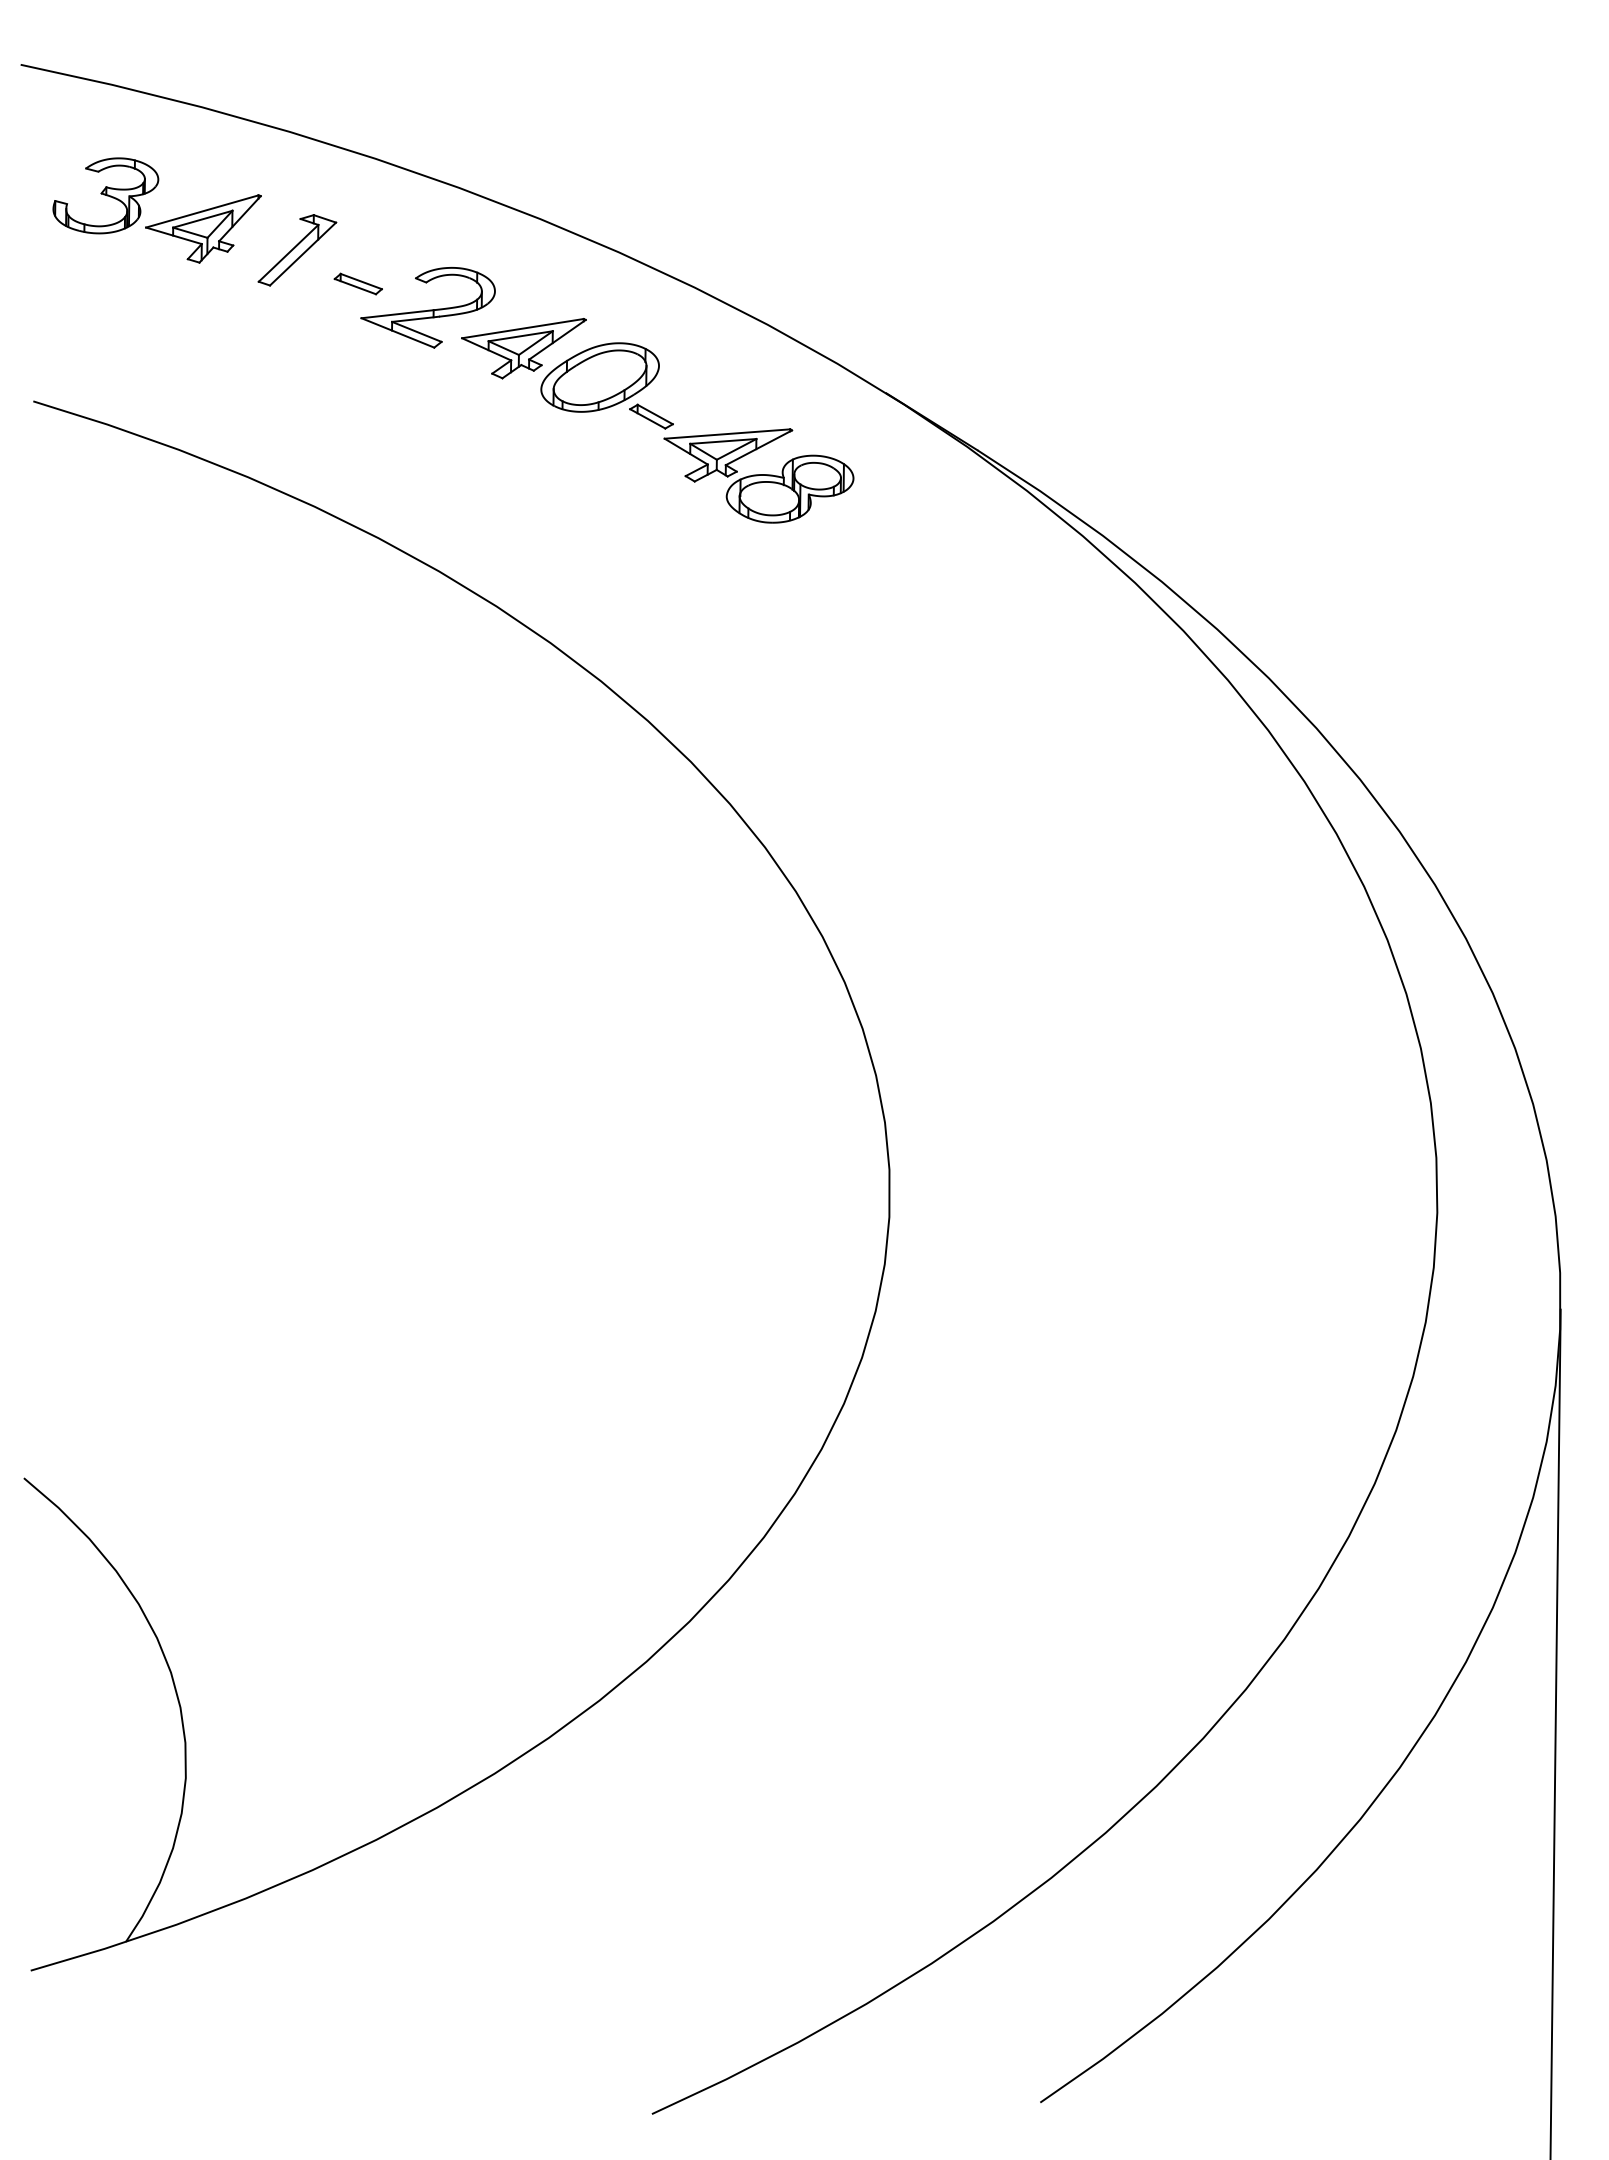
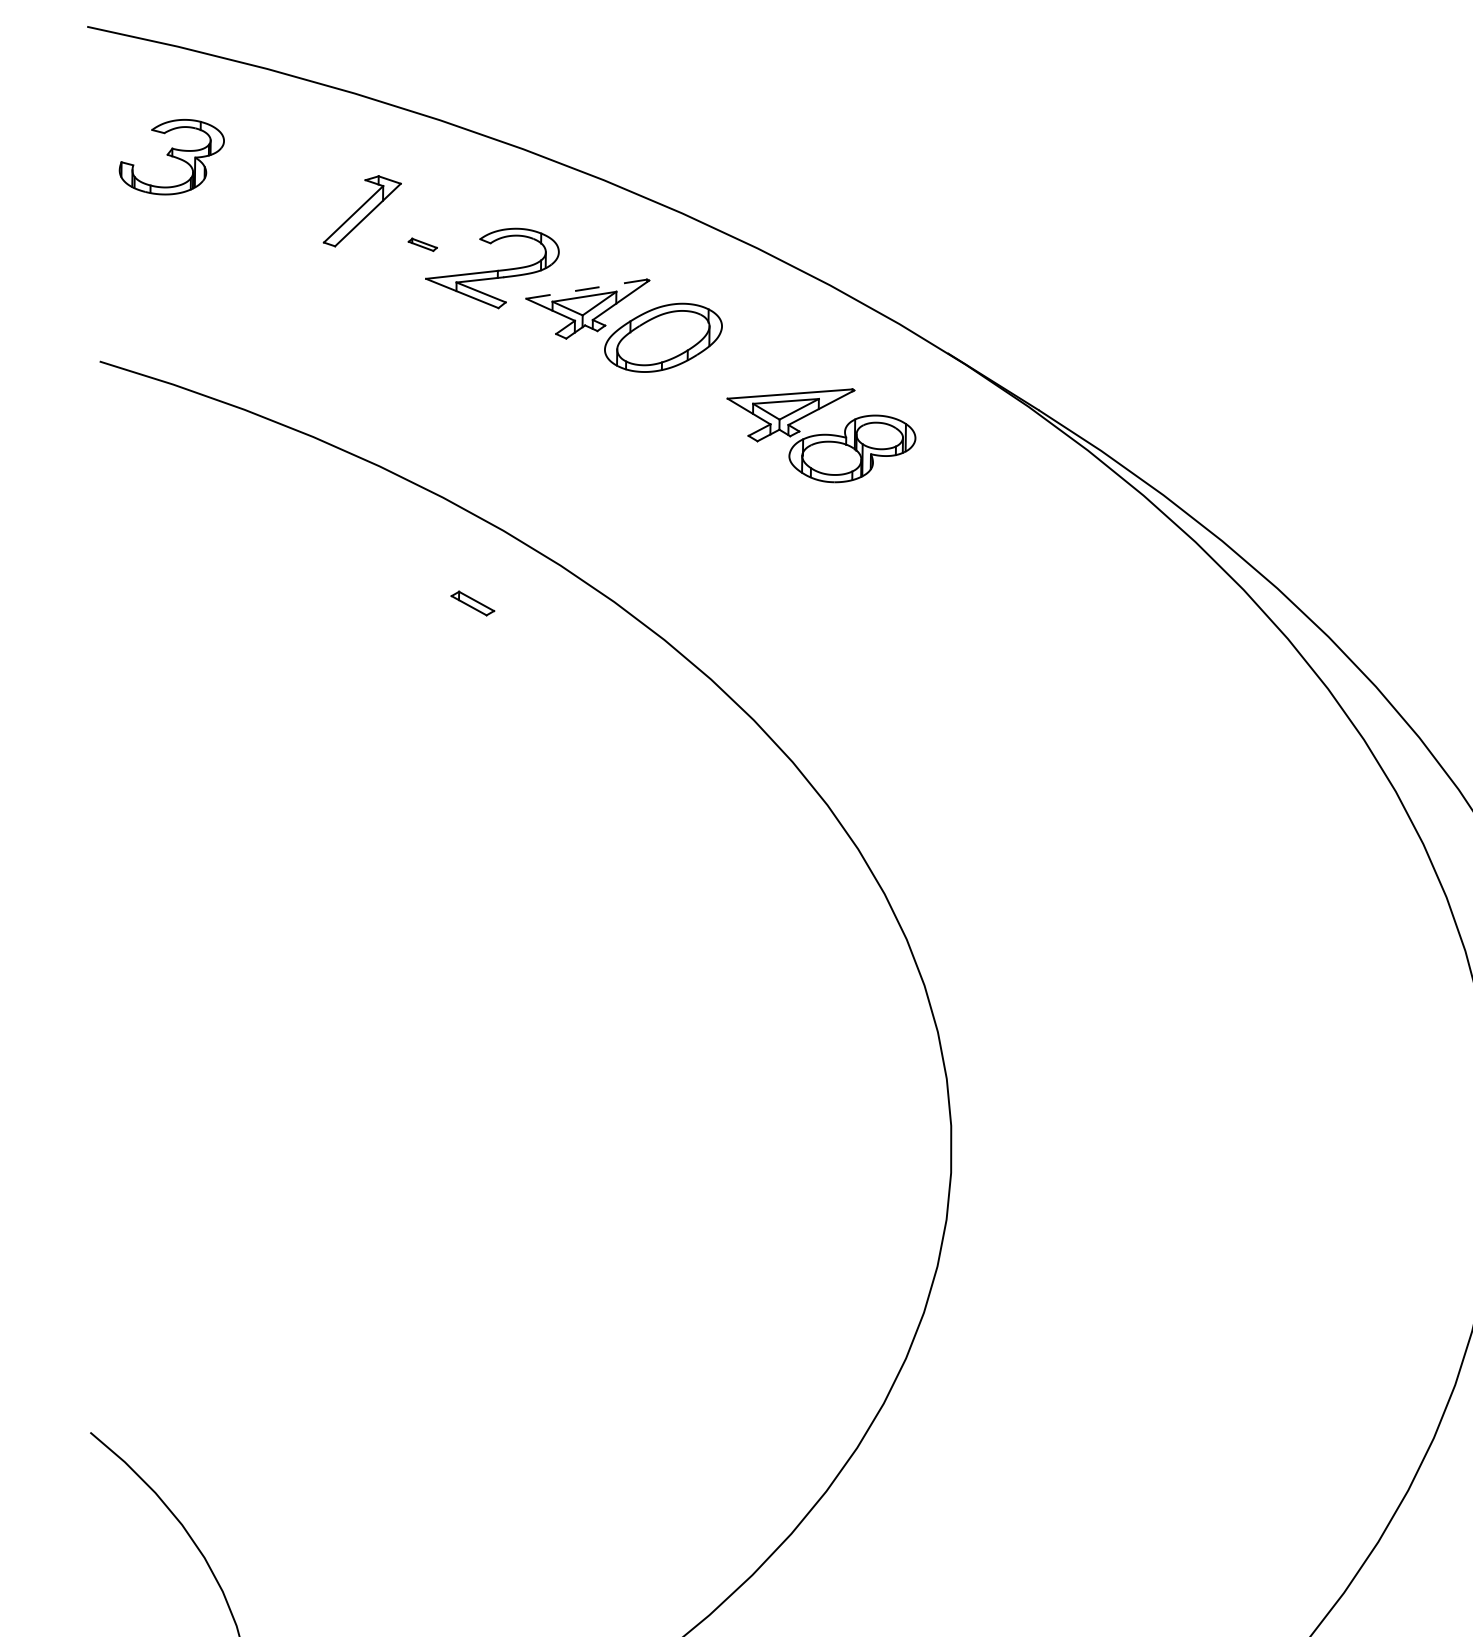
part: (203, 228) -> (268, 189), removed
part: (357, 283) -> (422, 244), size x0.6
line: (522, 328) -> (586, 289), solid -> dashed
part: (651, 416) -> (472, 603), moved

